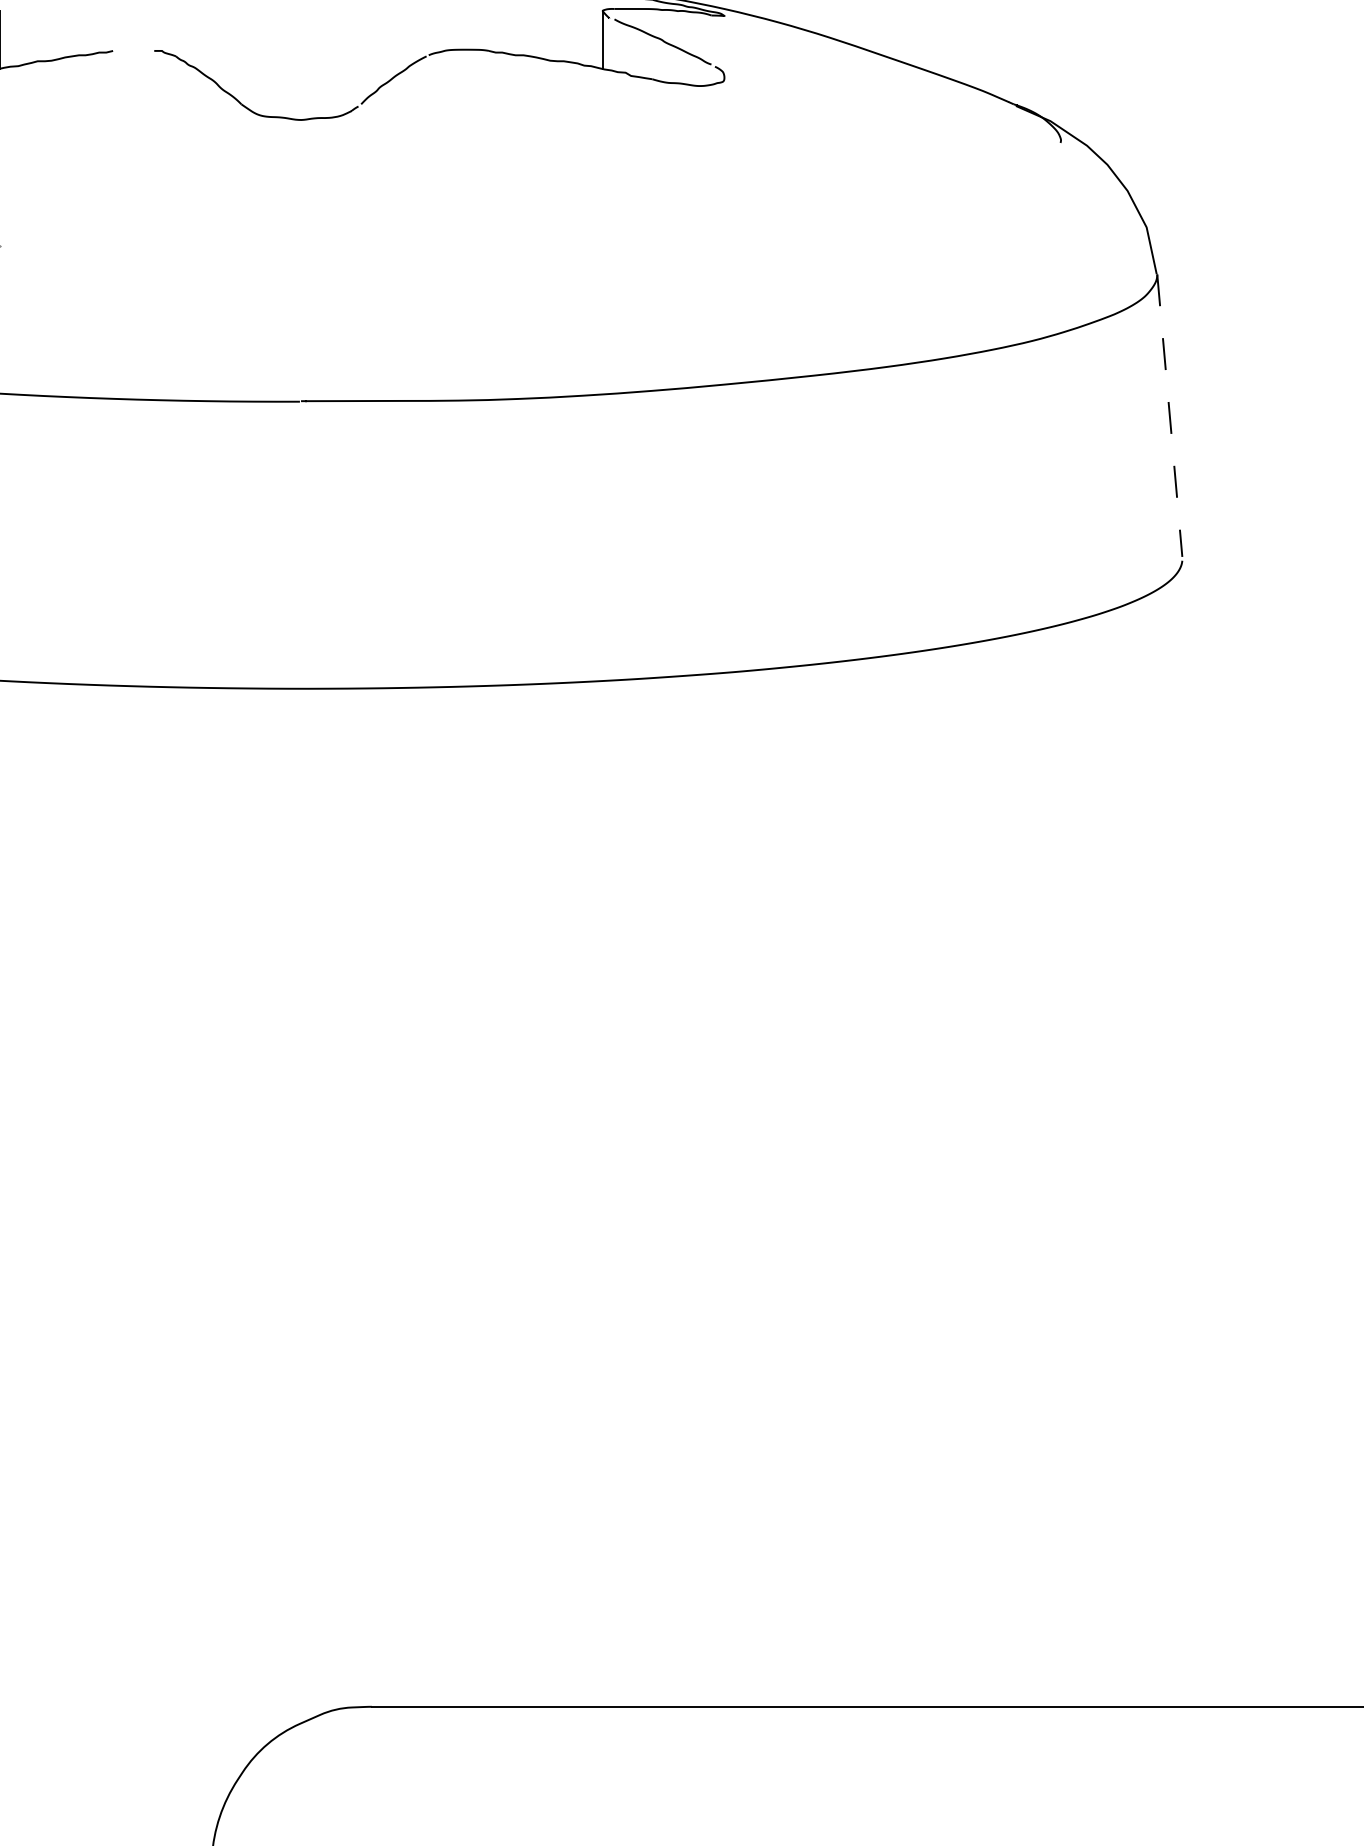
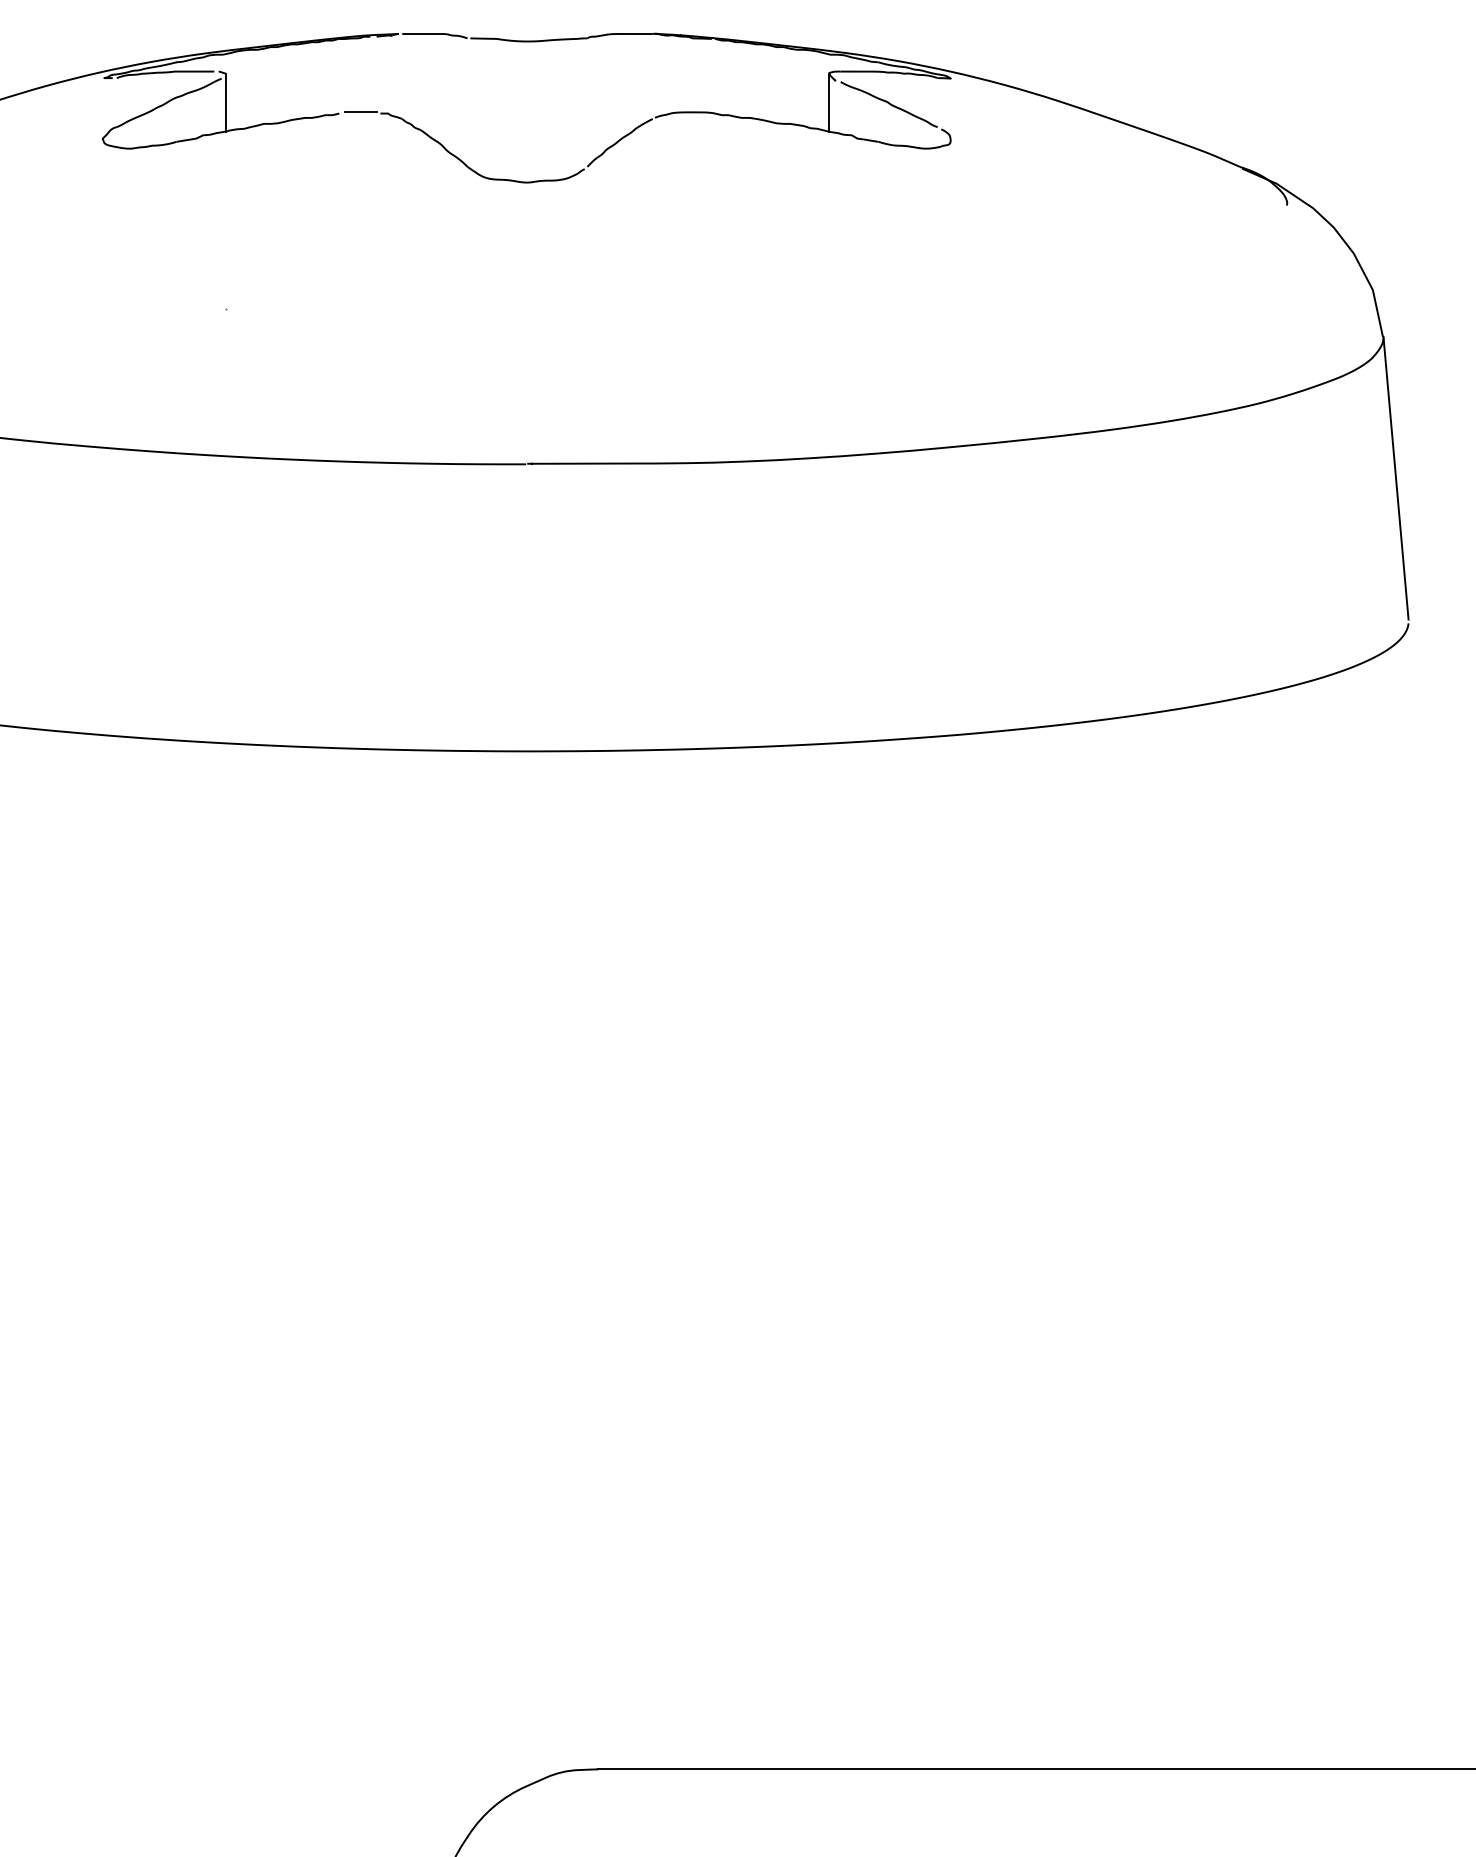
line: (134, 49) -> (360, 112), added
line: (1170, 415) -> (1396, 478), dashed -> solid

